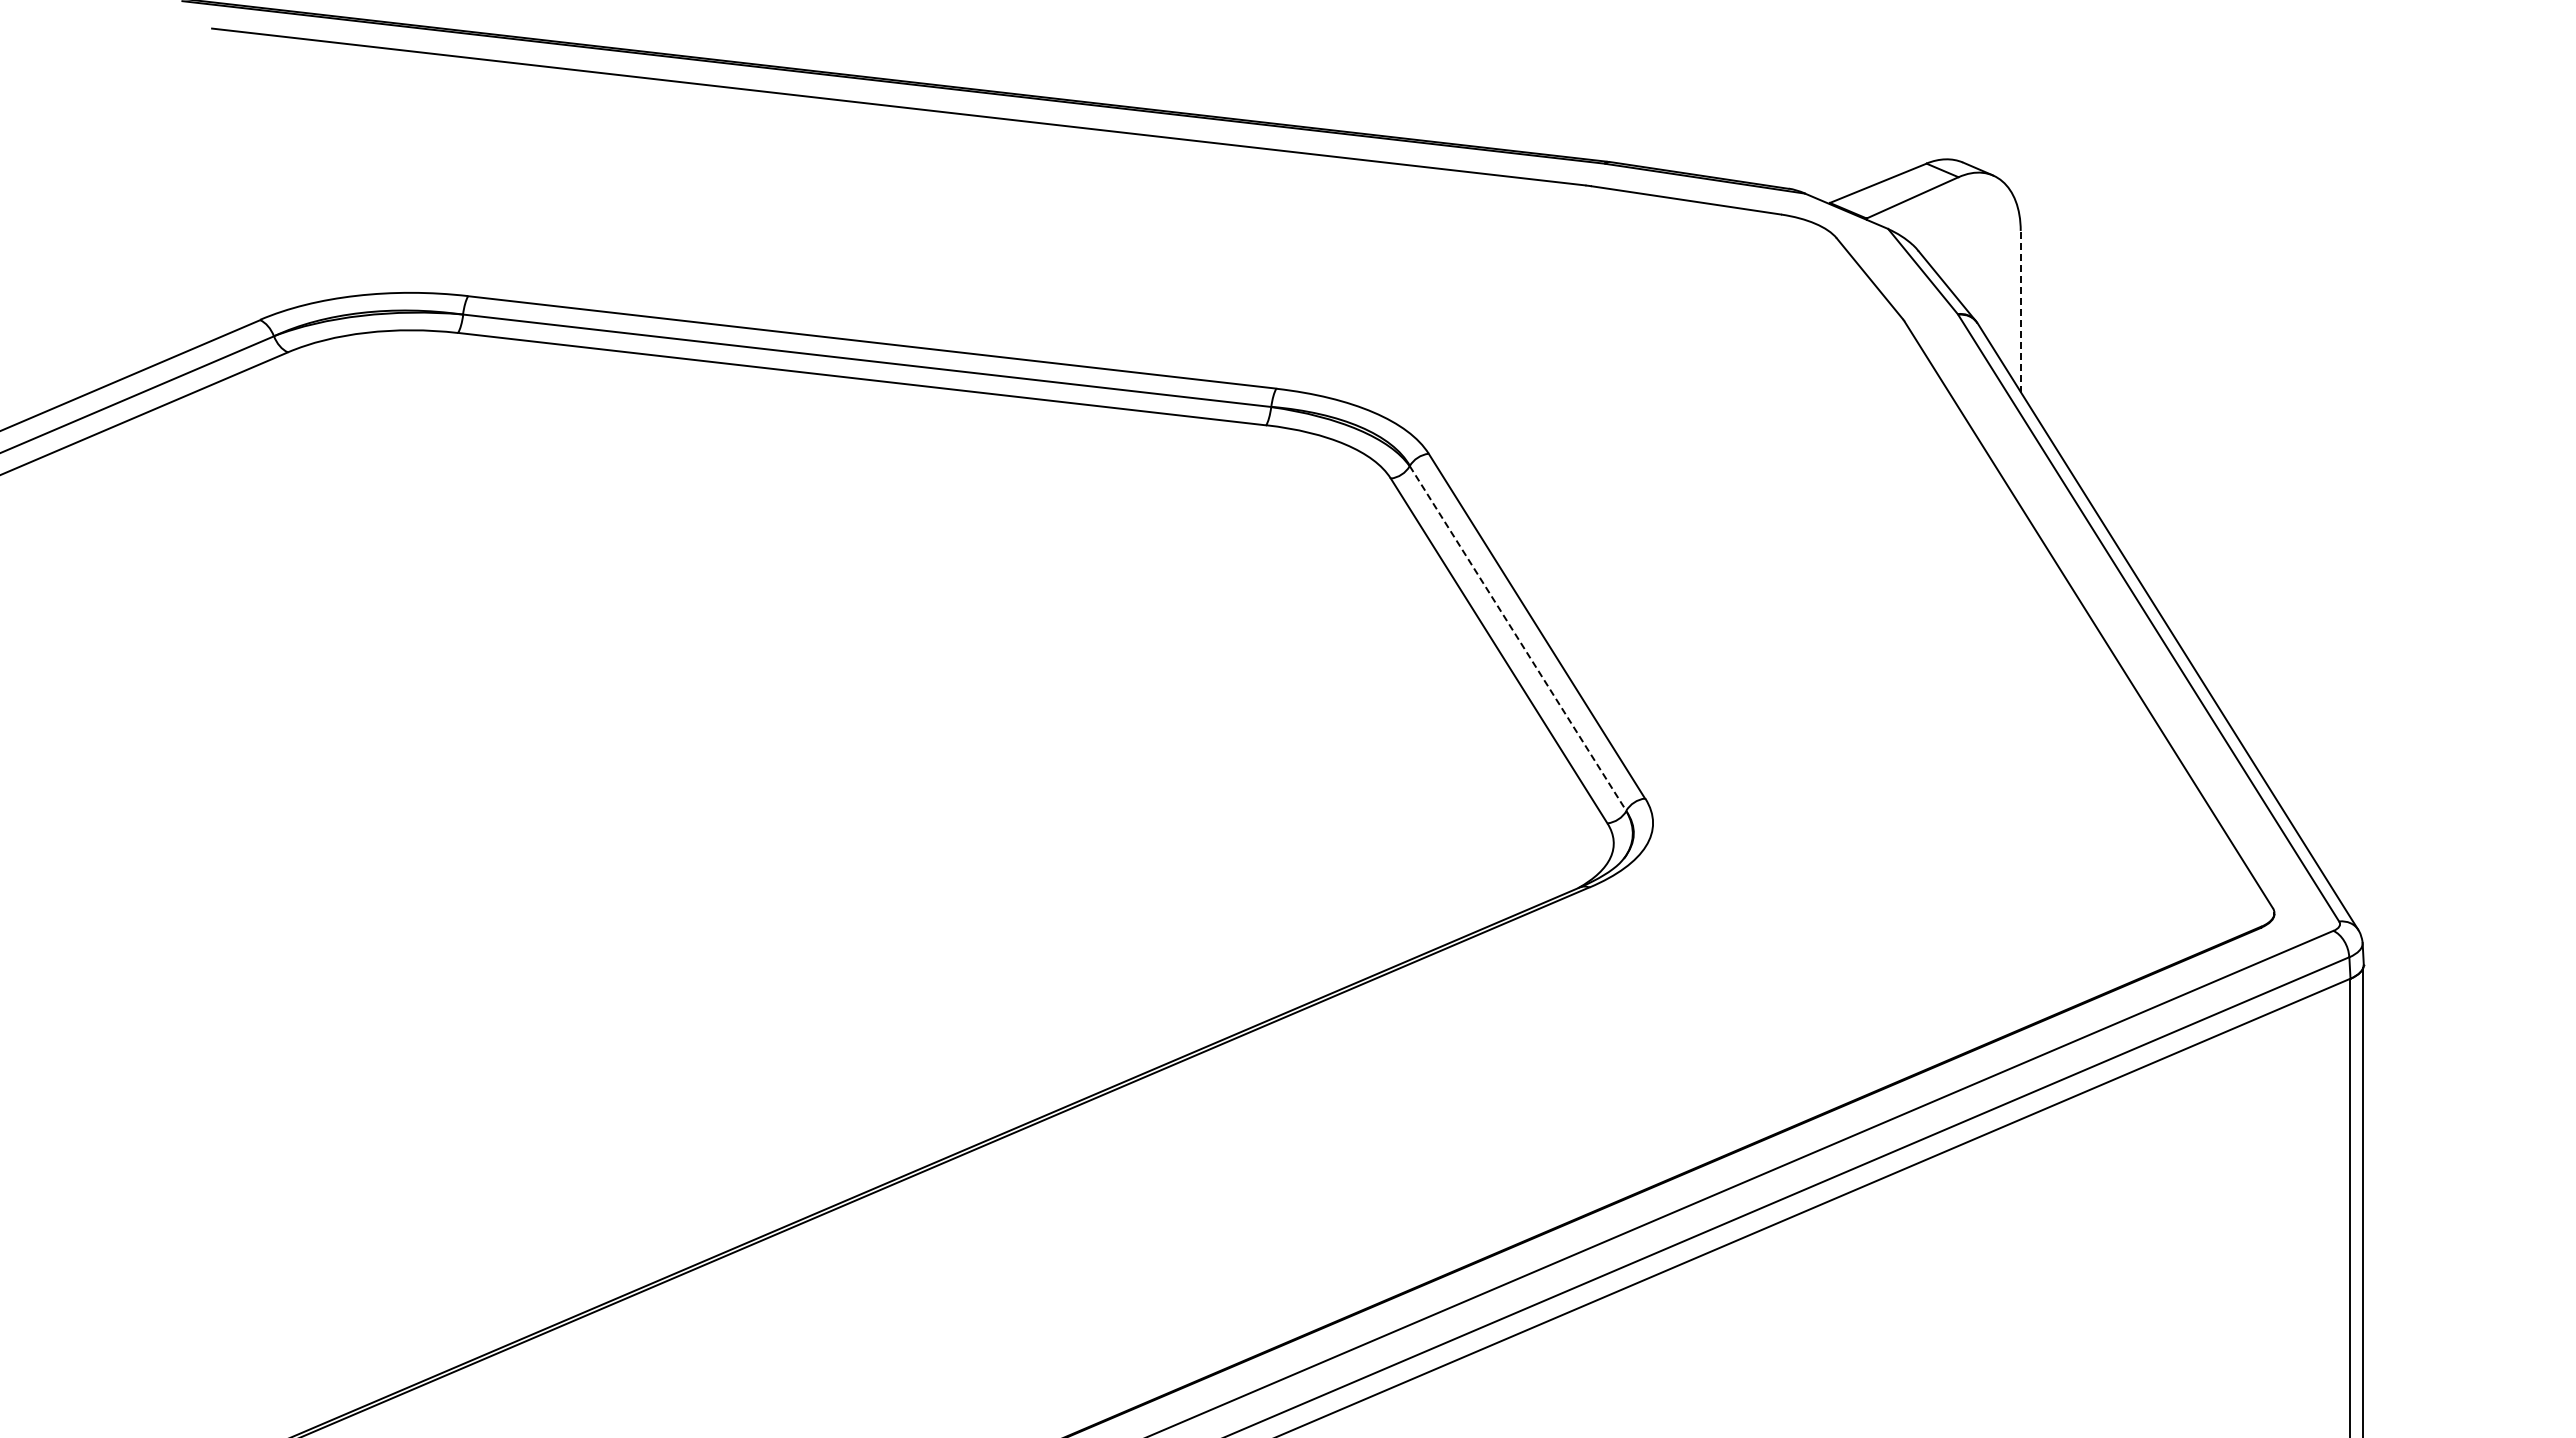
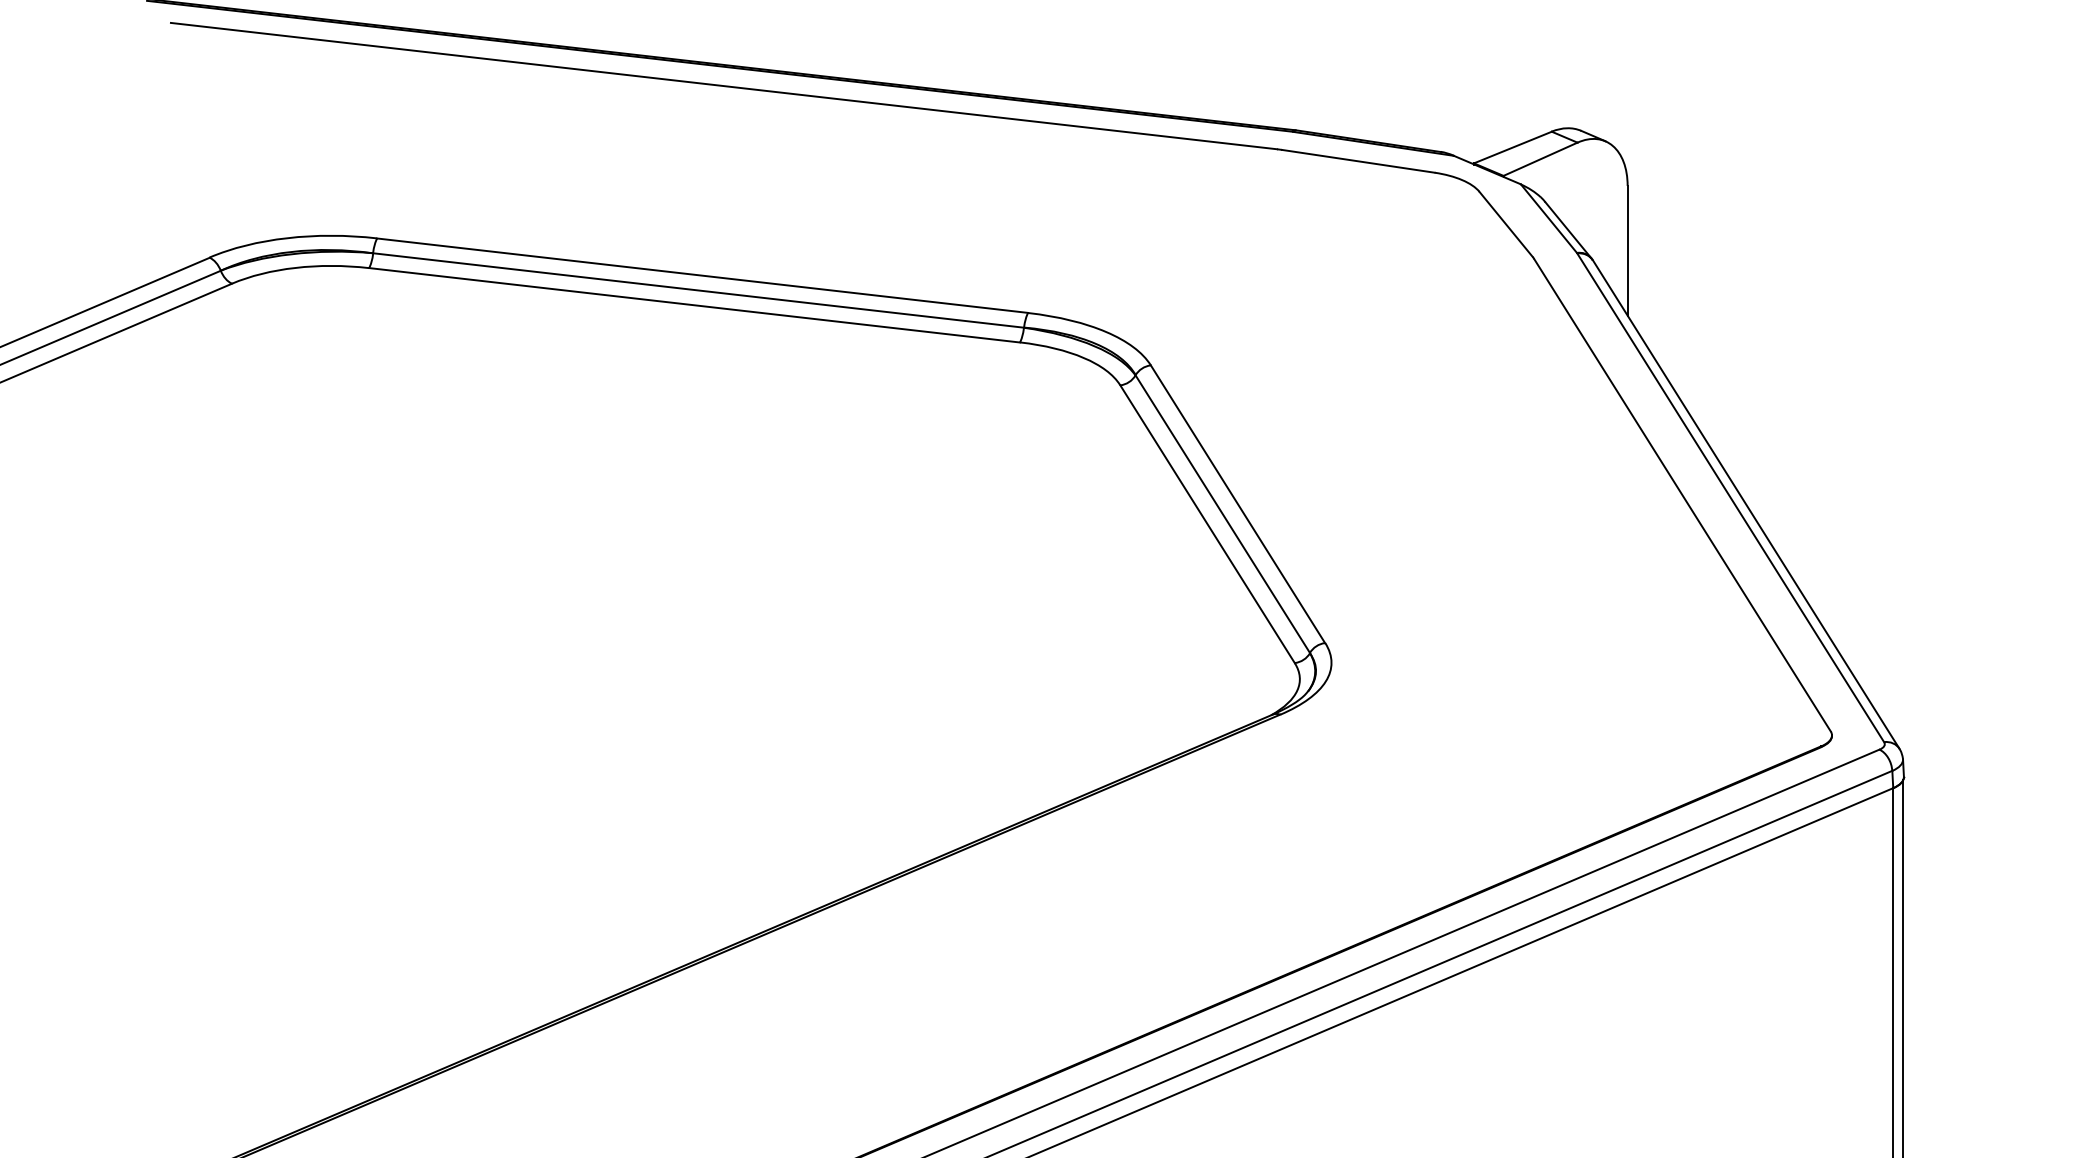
line: (2020, 311) -> (1627, 250), dashed -> solid
line: (1518, 638) -> (1223, 514), dashed -> solid

